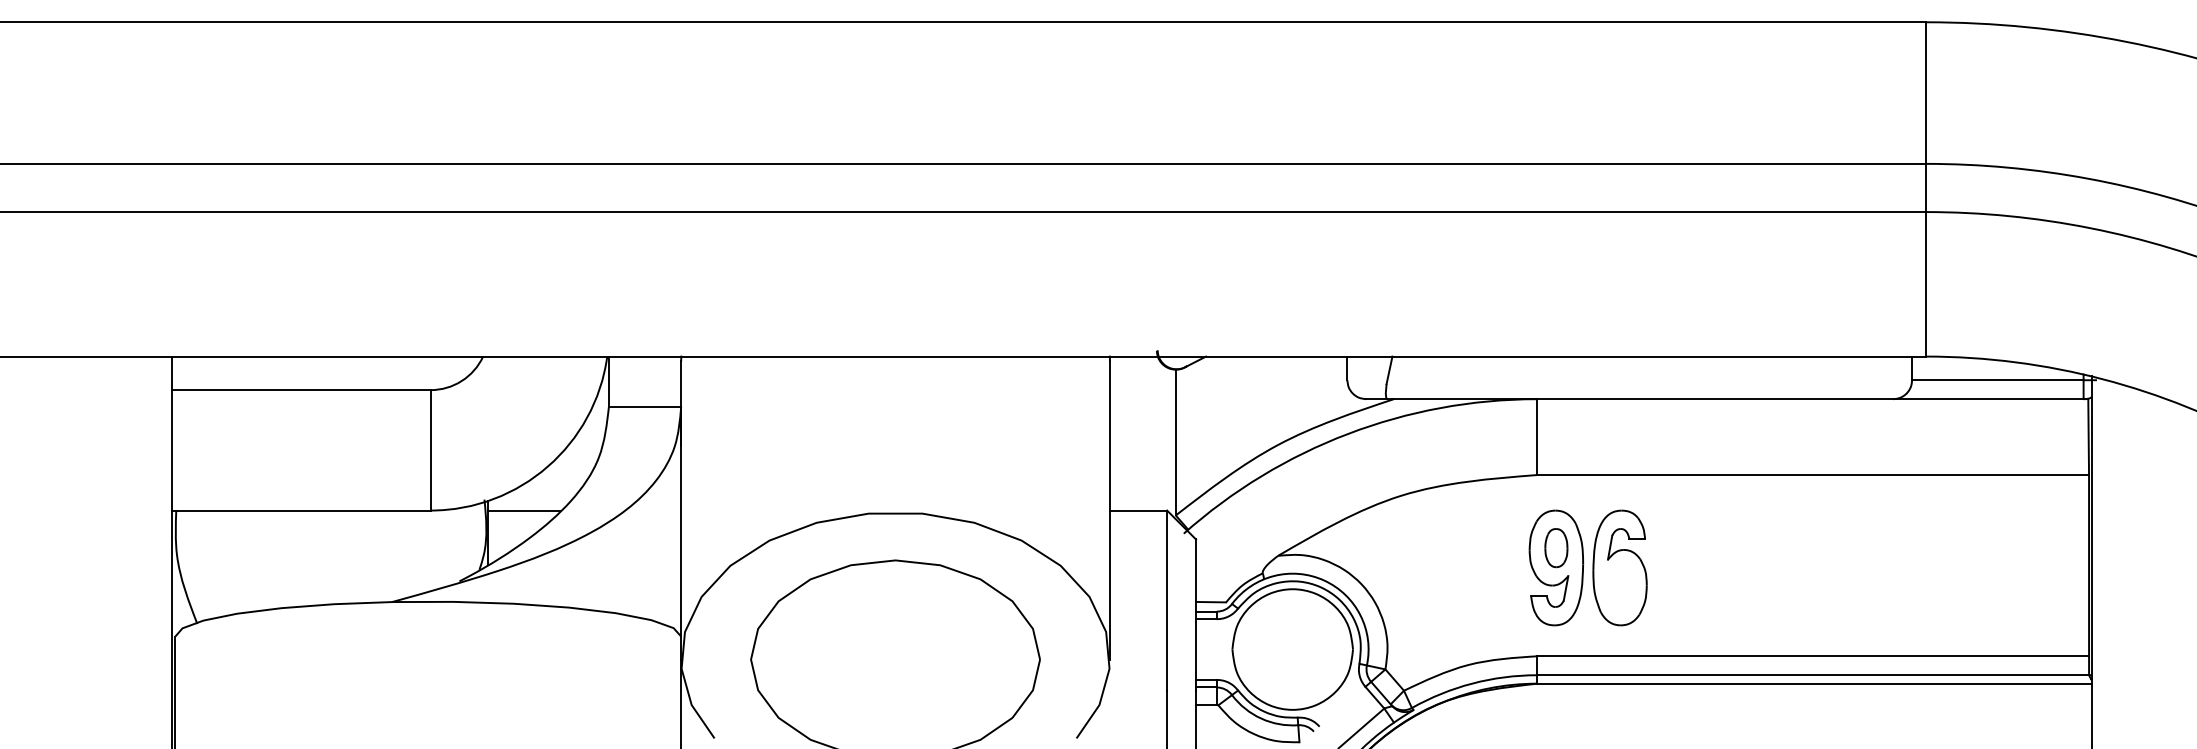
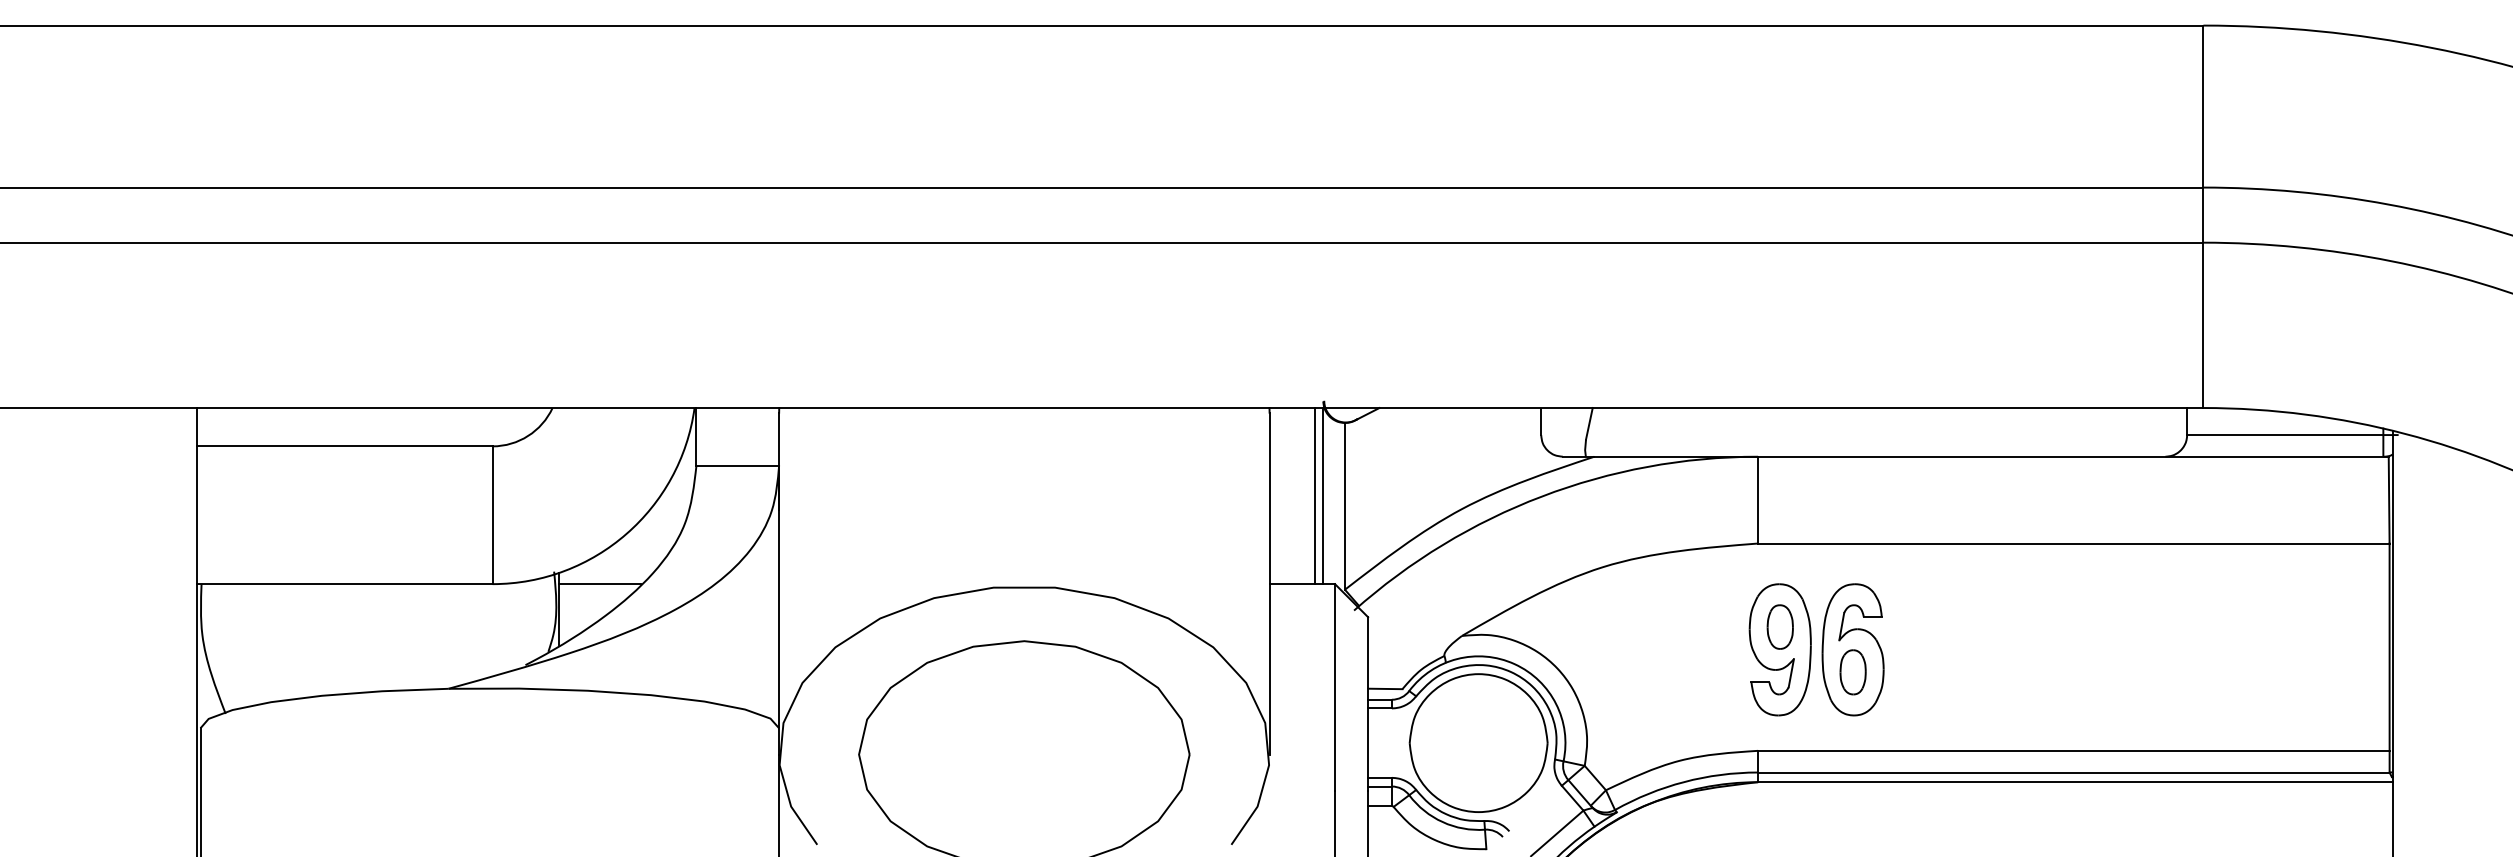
line: (1149, 433) -> (1314, 496), added
line: (1157, 433) -> (1323, 496), added
part: (1619, 587) -> (1852, 672), added

